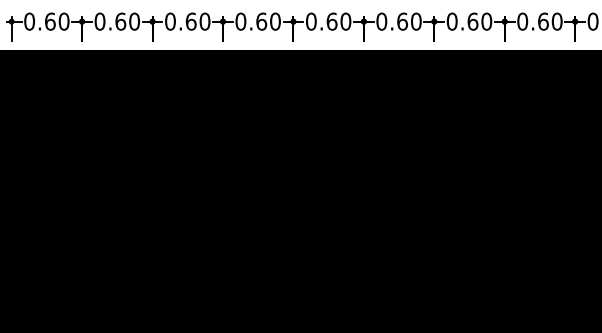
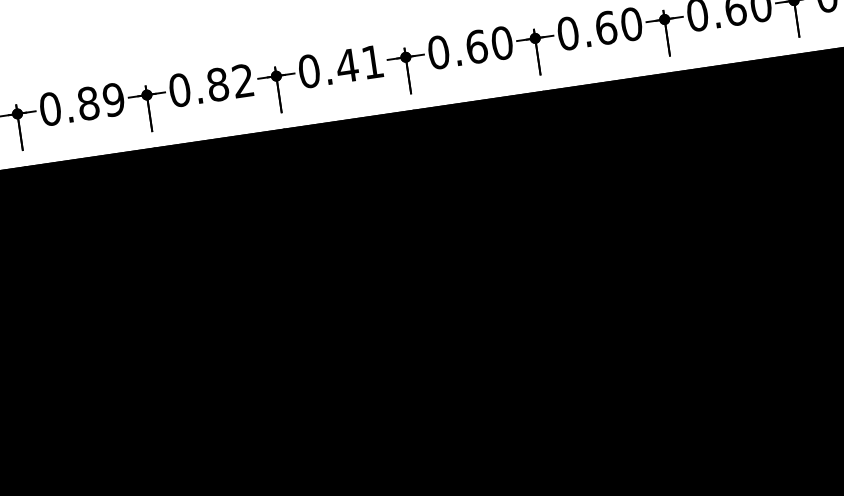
text: (197, 21) -> (100, 101), 0.60 -> 0.89
text: (268, 21) -> (230, 82), 0.60 -> 0.82
text: (338, 21) -> (359, 63), 0.60 -> 0.41

